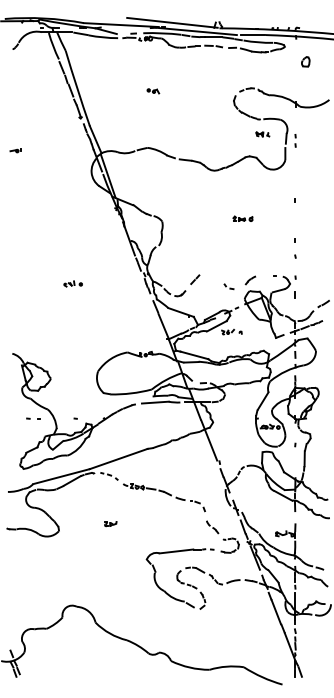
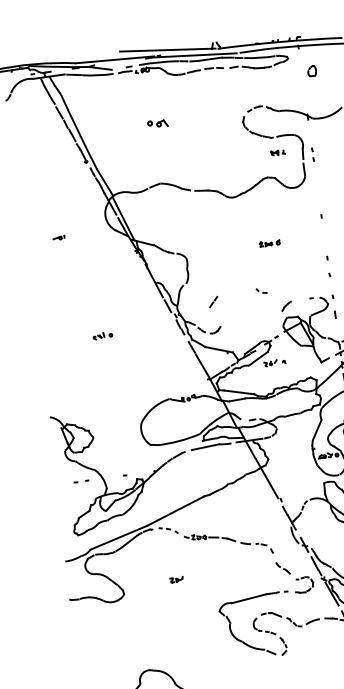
part: (153, 91) -> (158, 124), size x1.6
part: (15, 150) -> (58, 237), moved
line: (195, 279) -> (213, 301), moved
part: (228, 286) -> (261, 290), moved

